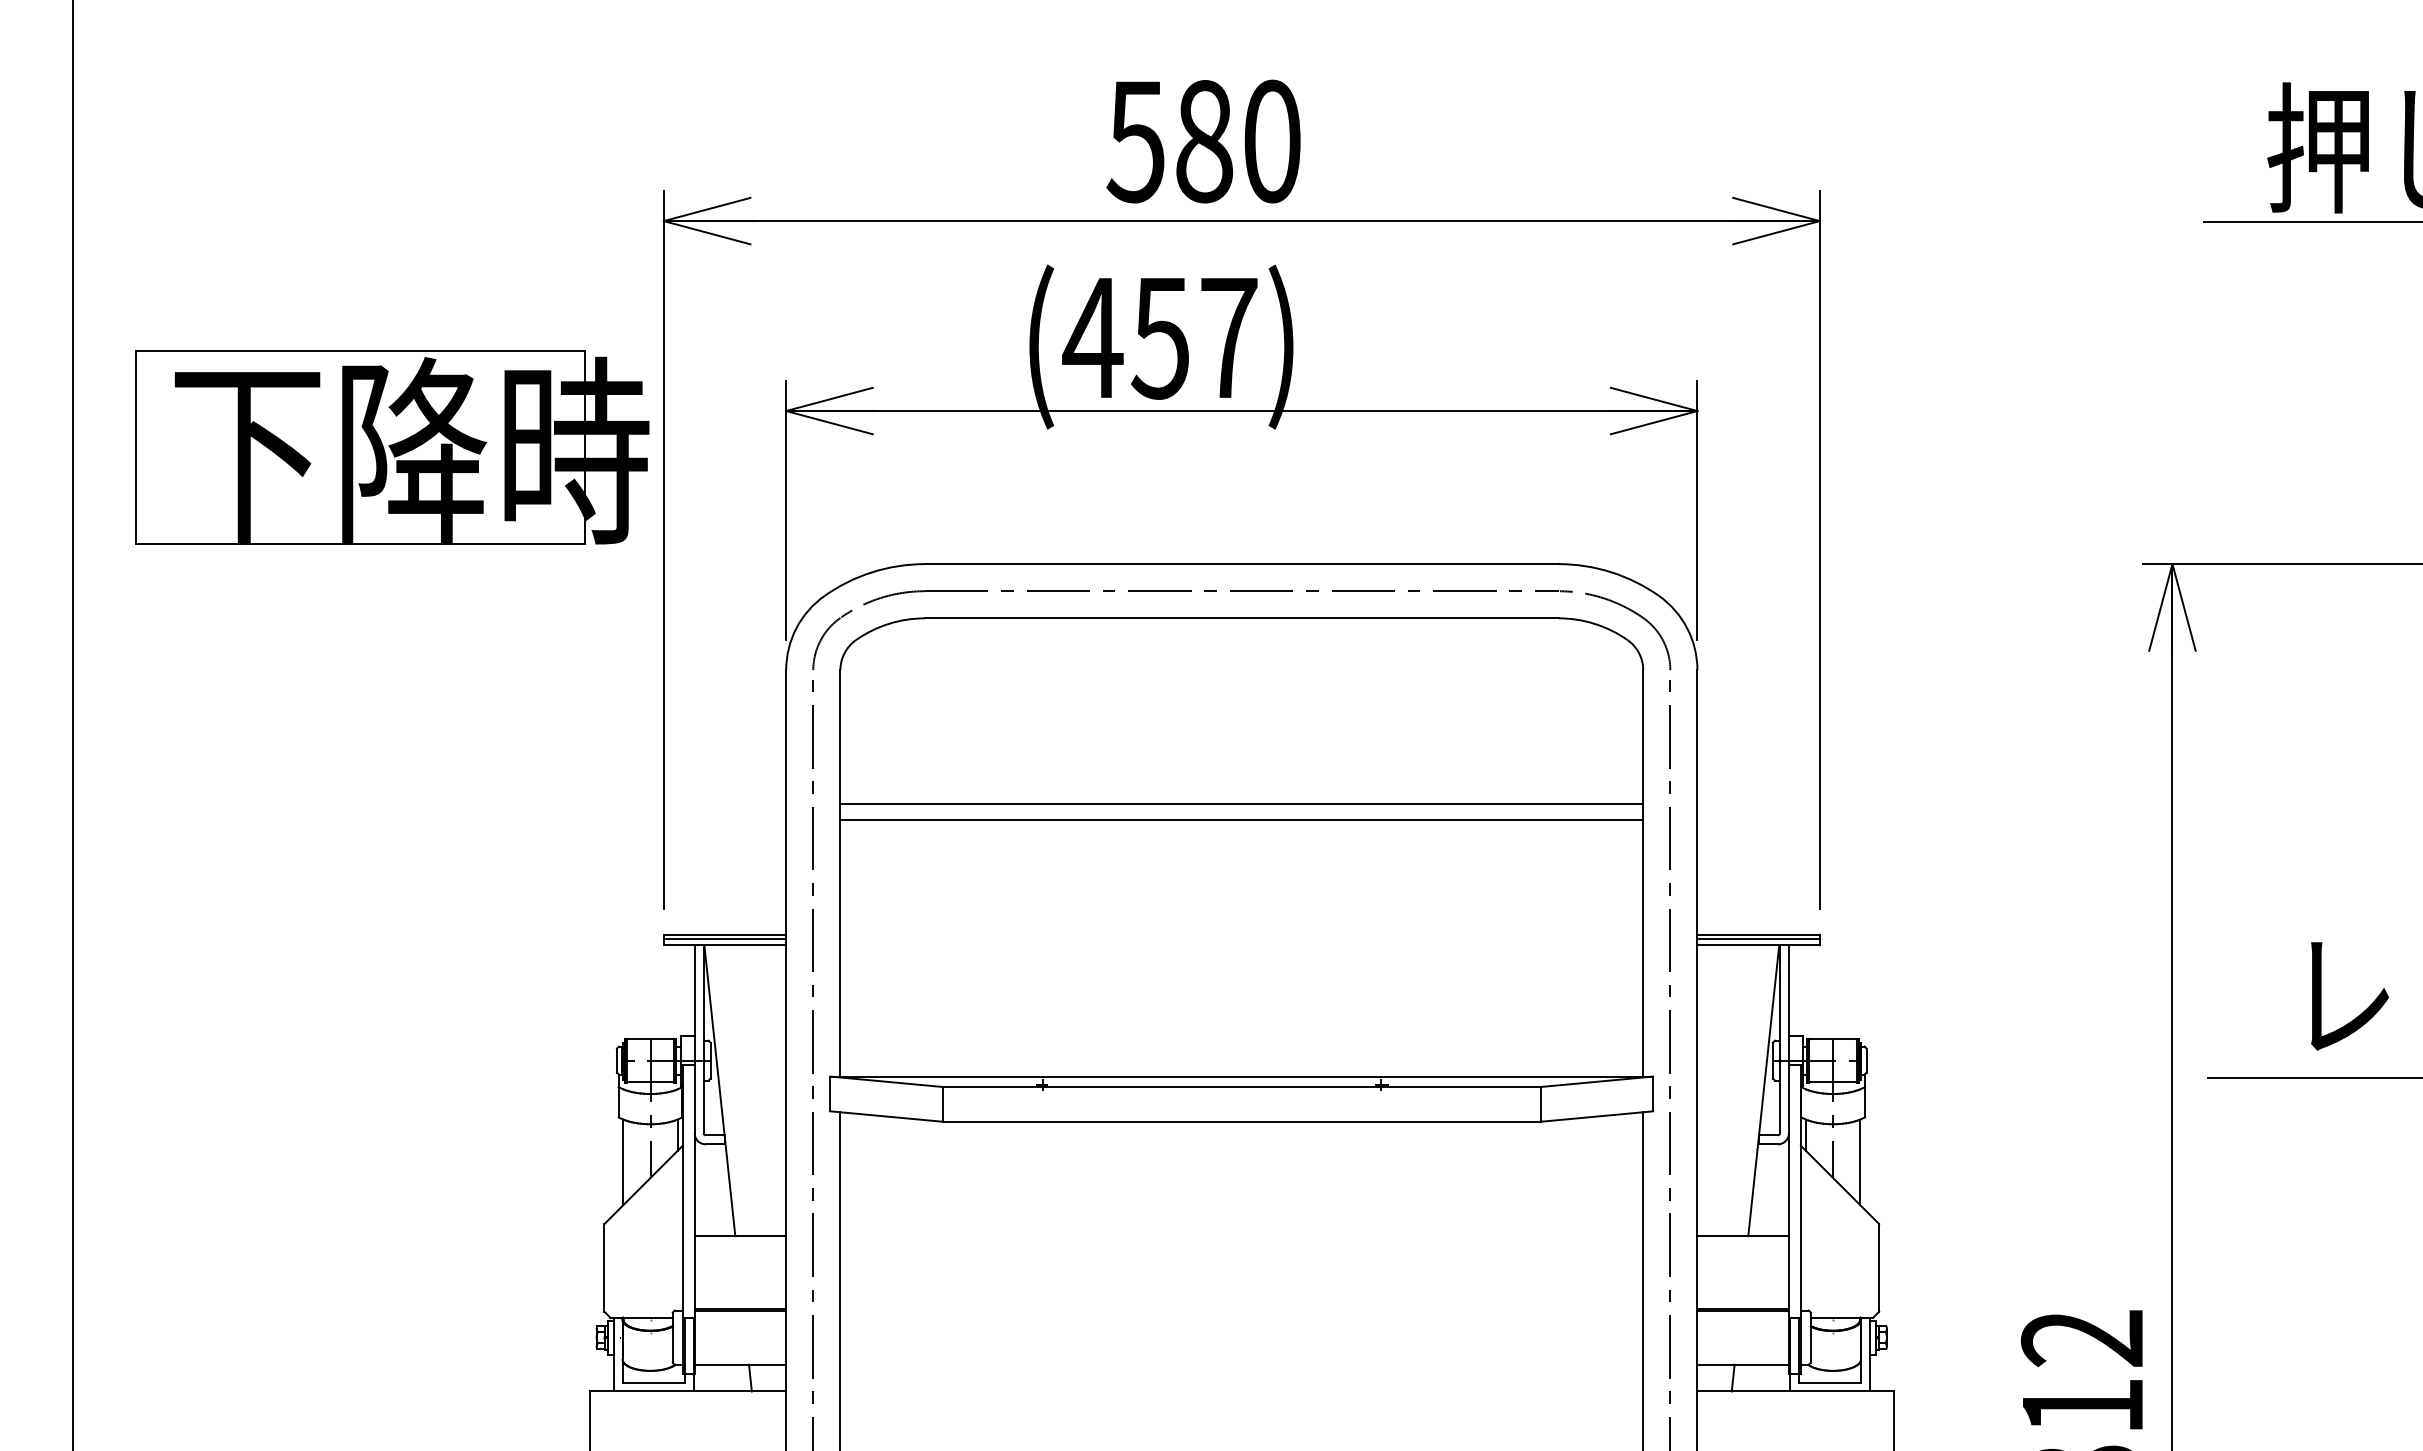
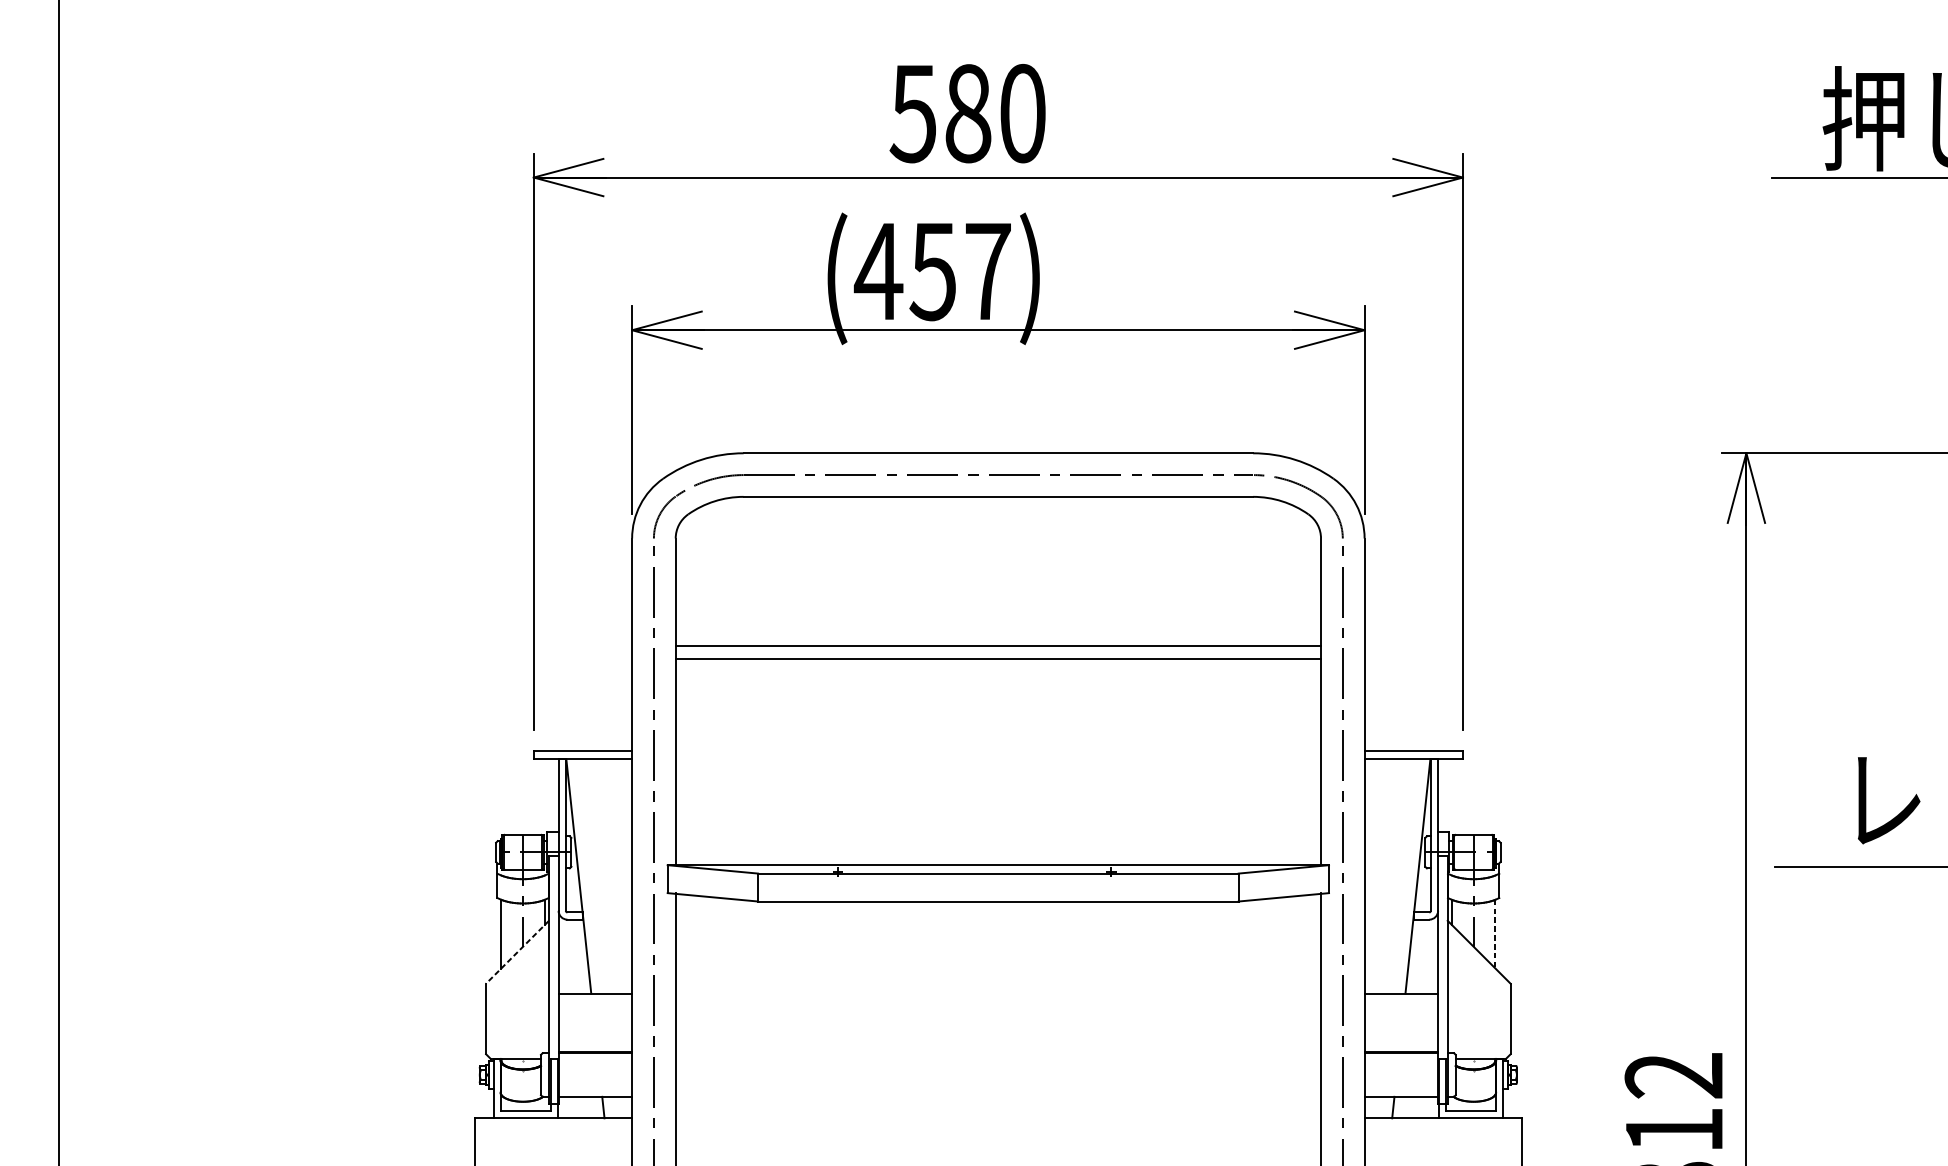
part: (392, 447) -> (315, 359), removed
line: (724, 938) -> (582, 754), removed
line: (1758, 938) -> (1413, 754), removed
line: (1860, 1162) -> (1495, 934), solid -> dashed
line: (643, 1185) -> (517, 952), solid -> dashed

